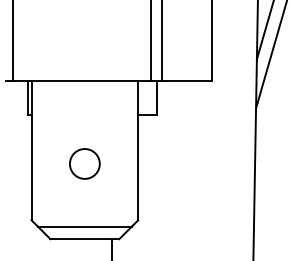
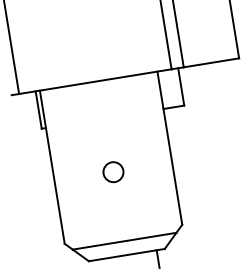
circle: (84, 163) -> (112, 171), size x0.6

